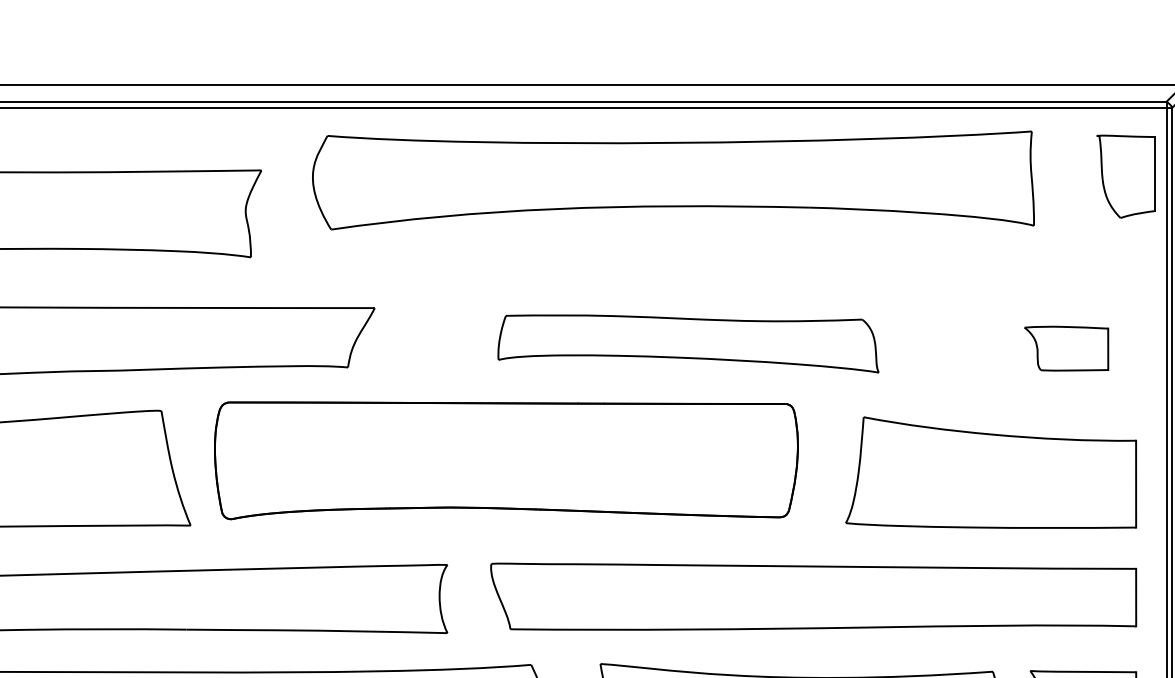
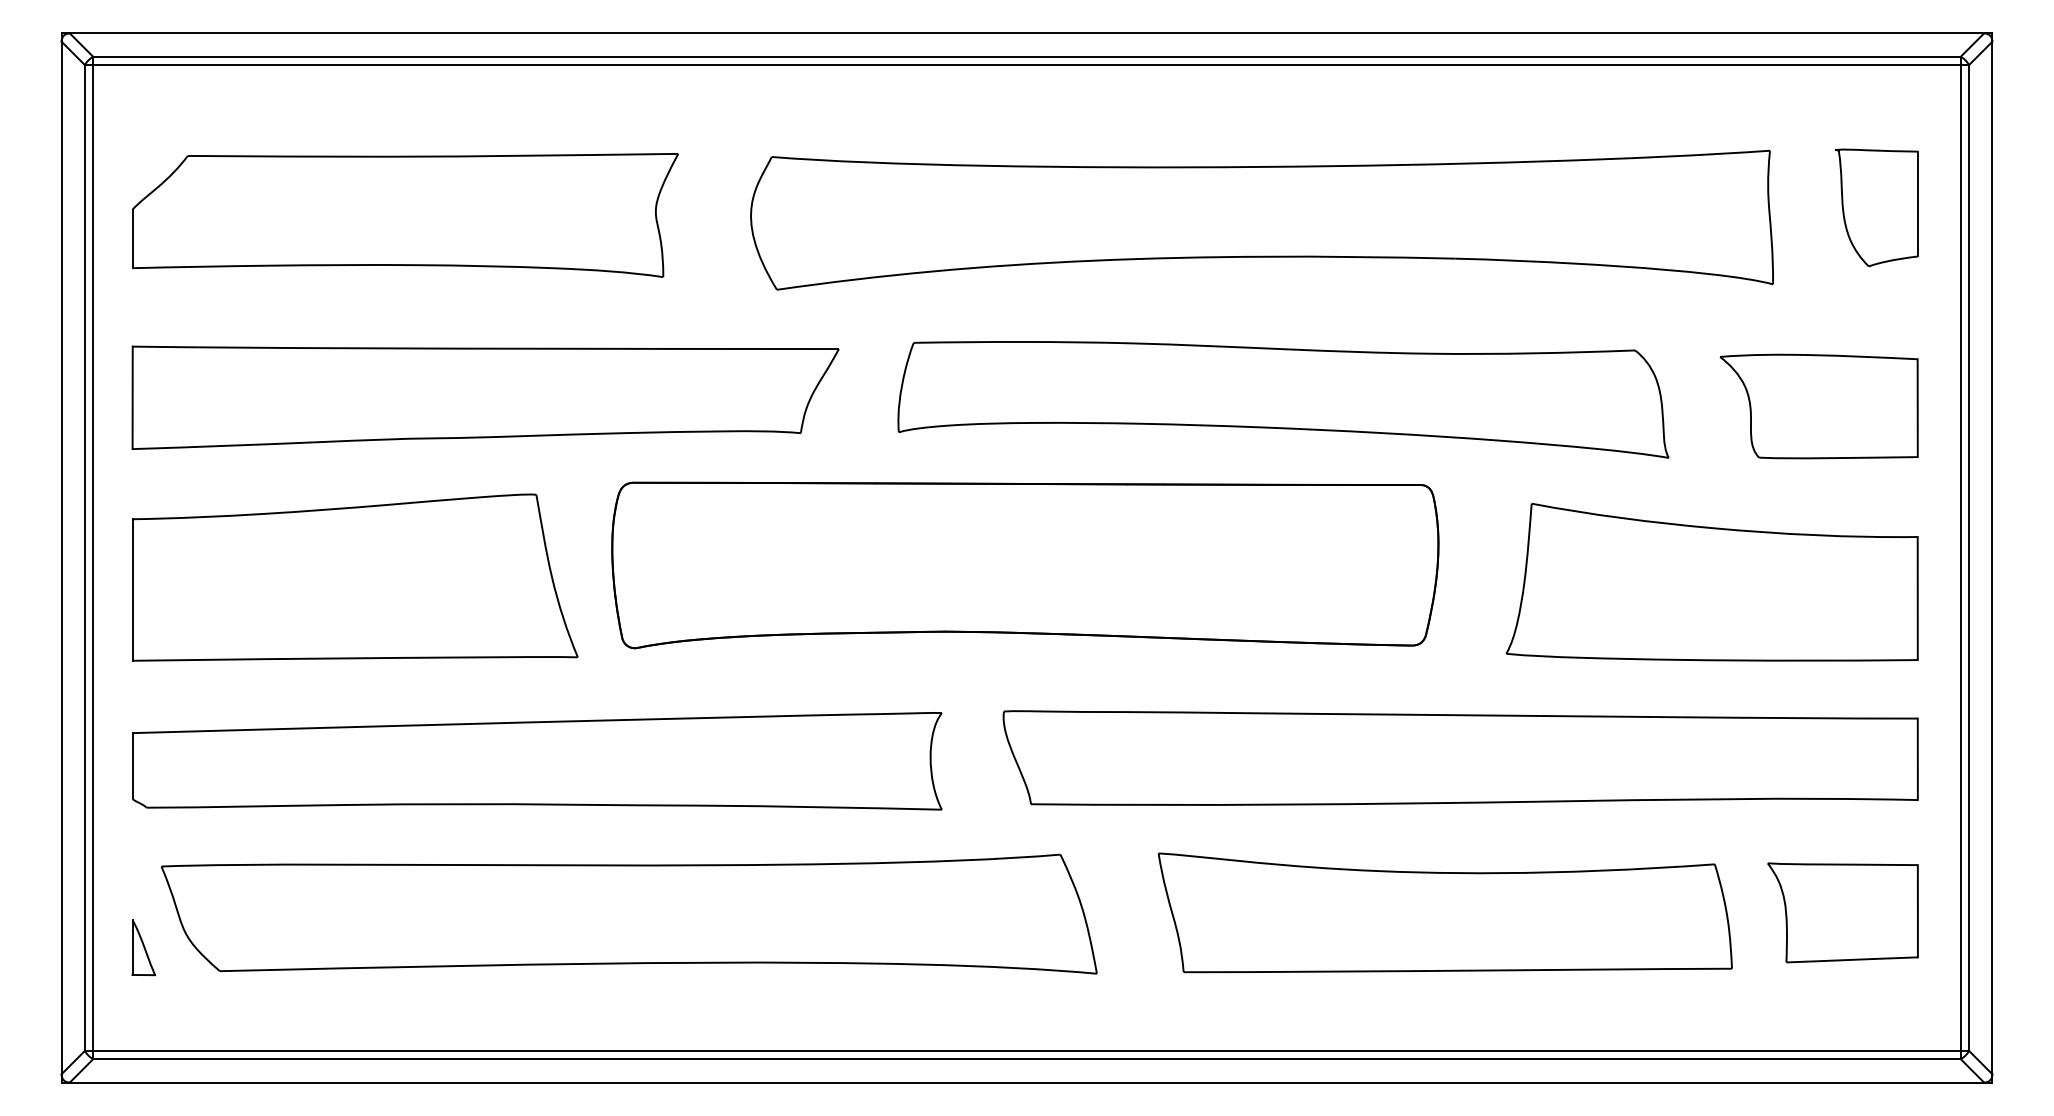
part: (1126, 176) -> (1876, 207), moved
part: (673, 180) -> (1261, 219), moved
part: (688, 343) -> (1283, 399), size x1.43
part: (1066, 348) -> (1818, 406), size x1.67

